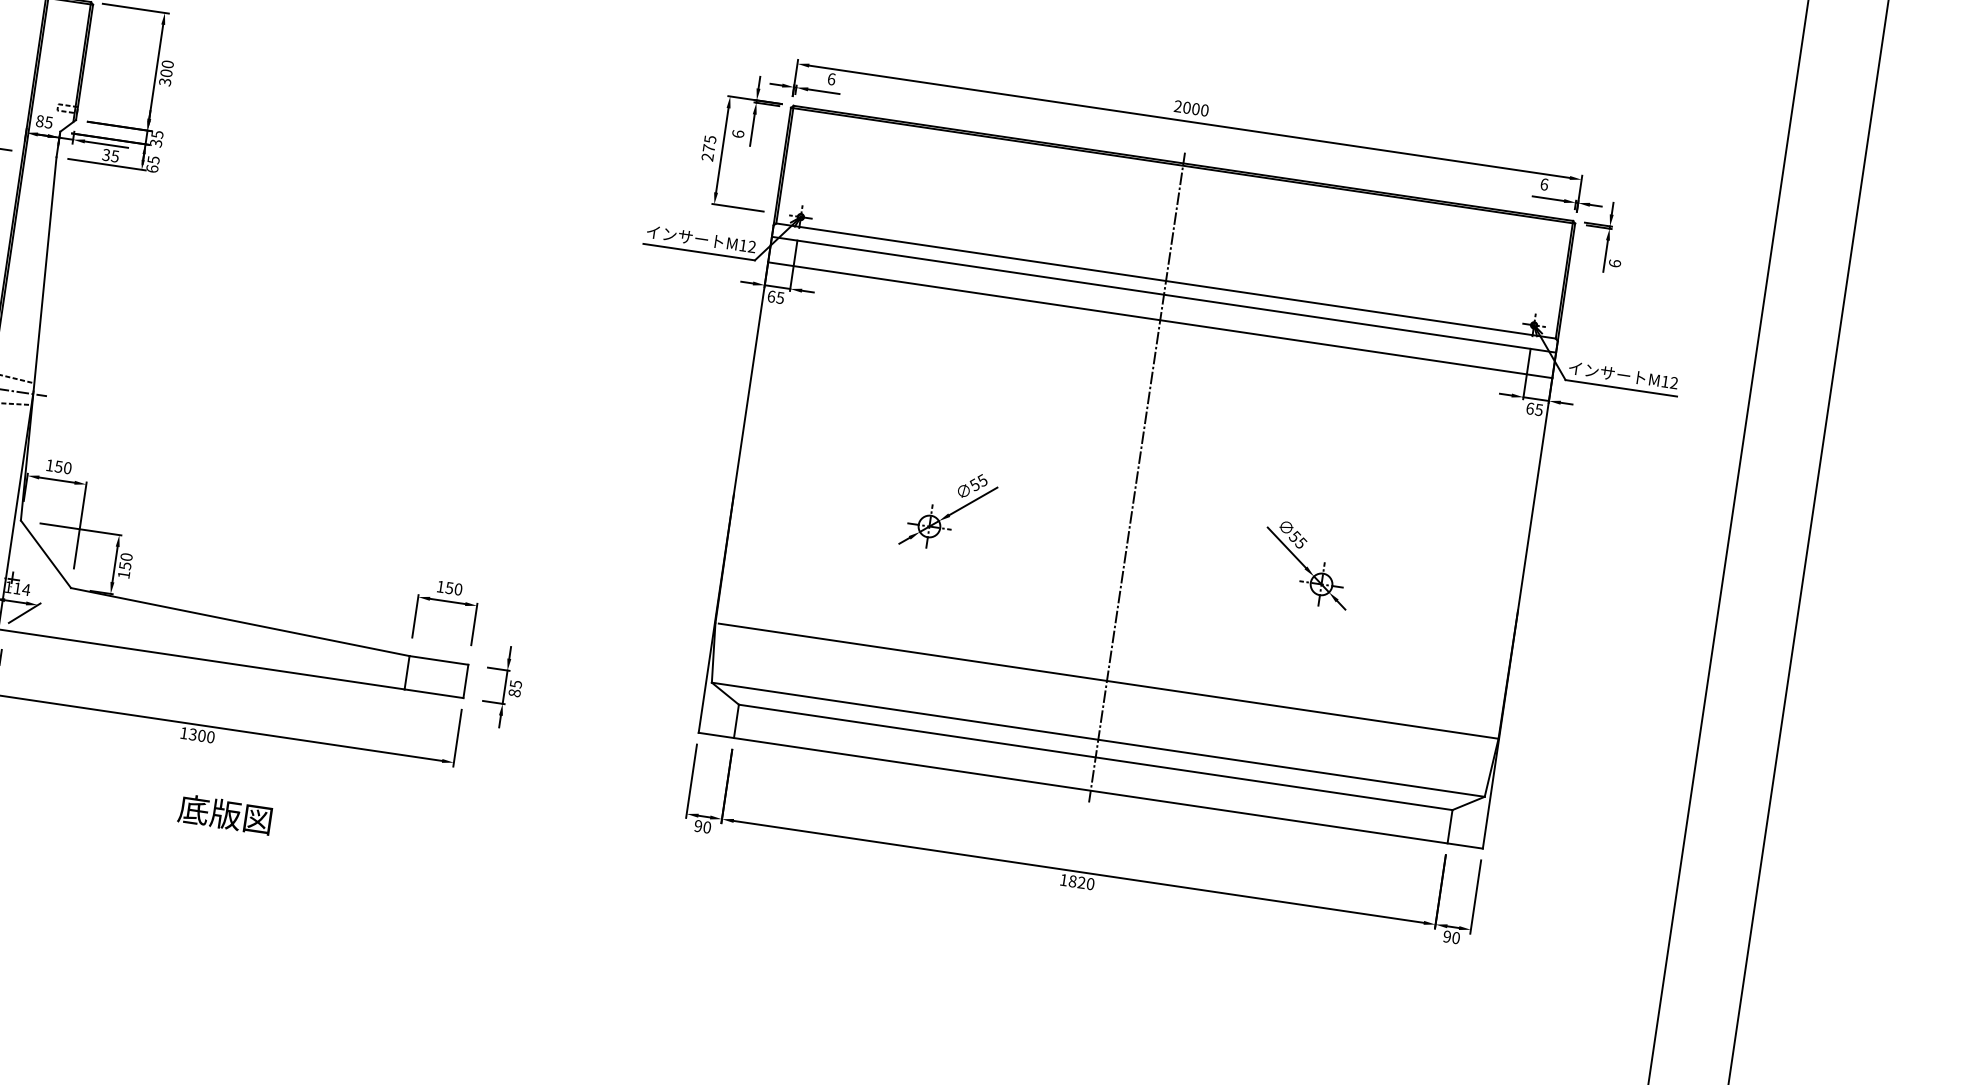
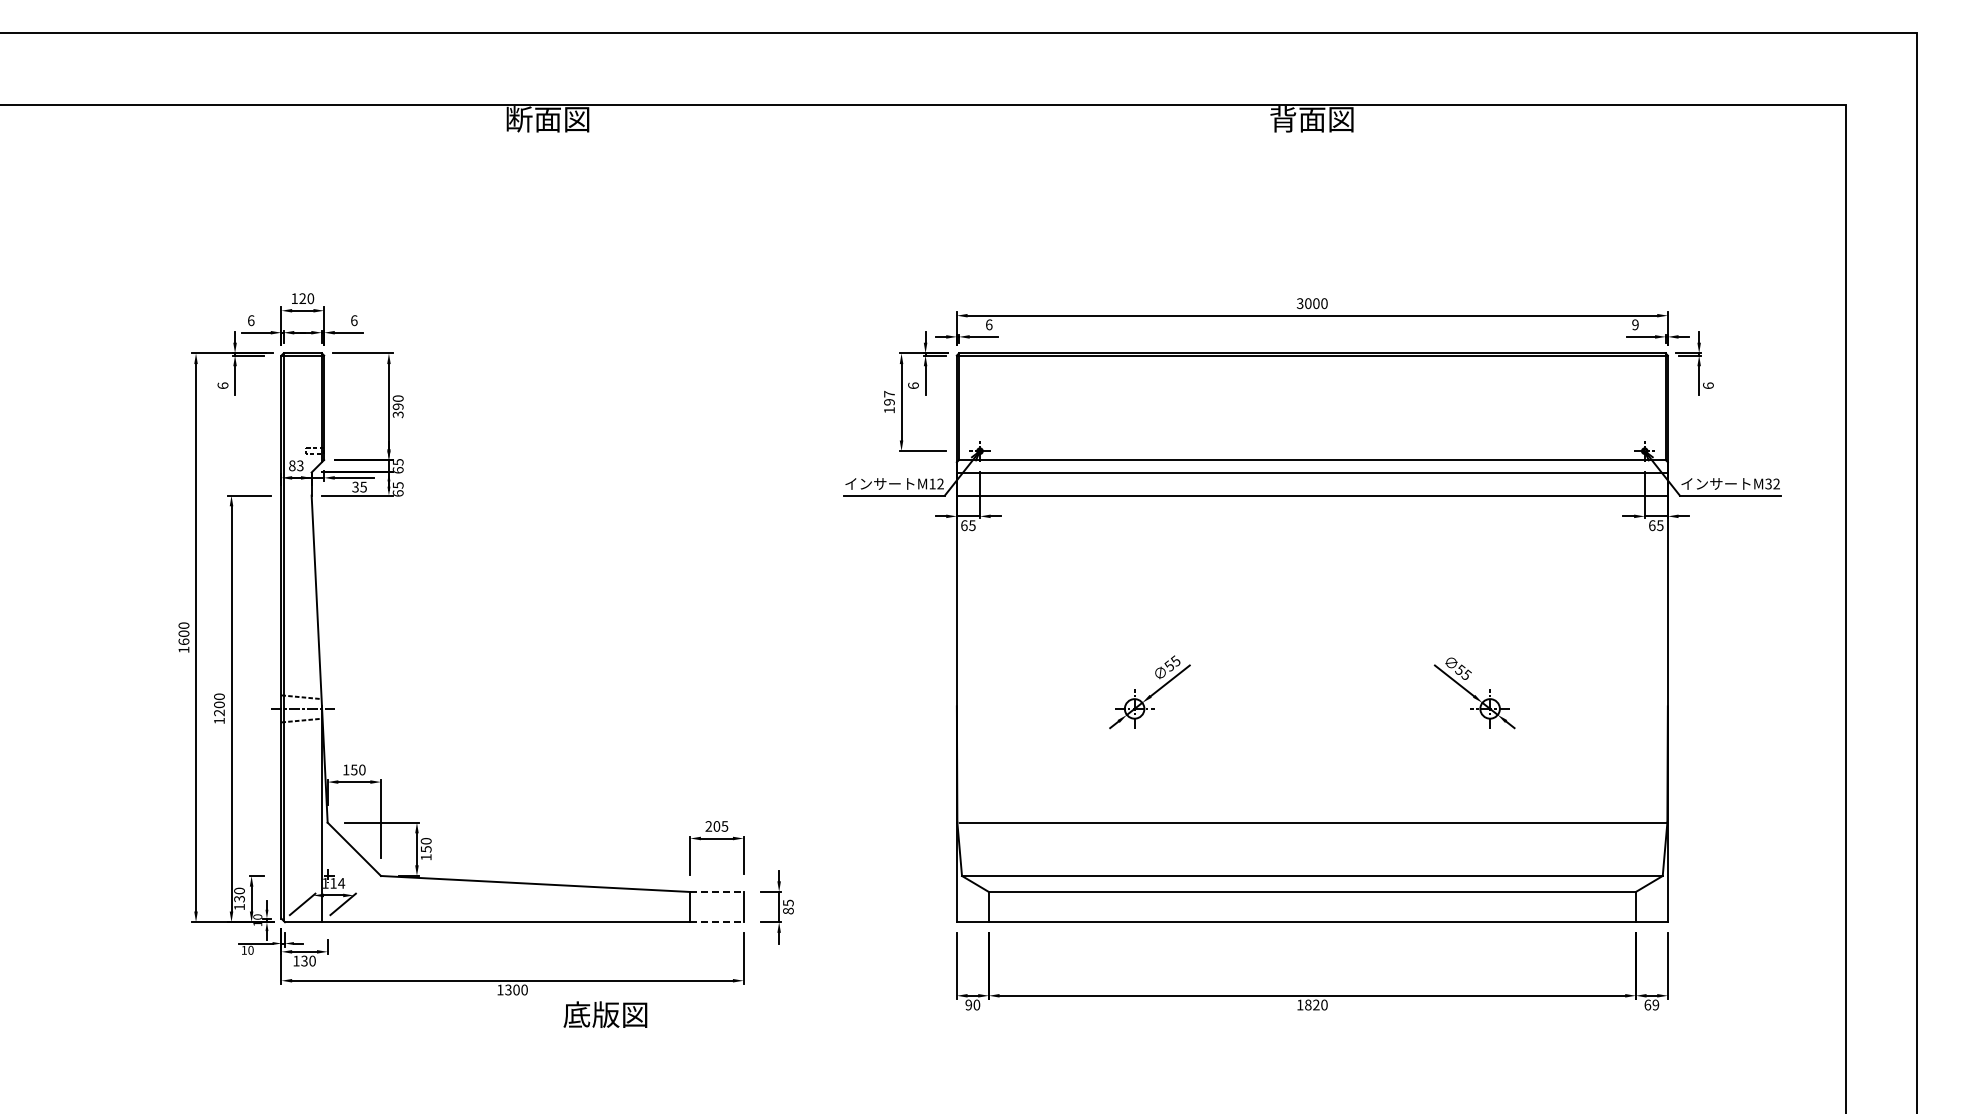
text: (166, 73) -> (398, 406), 300 -> 390
text: (1177, 107) -> (1299, 304), 2000 -> 3000
text: (49, 122) -> (300, 465), 85 -> 83
text: (155, 143) -> (397, 470), 35 -> 65
text: (709, 147) -> (889, 401), 275 -> 197
text: (1544, 184) -> (1635, 324), 6 -> 9
text: (1665, 381) -> (1768, 483), M12 -> M32
line: (1137, 476) -> (1312, 637), removed
text: (449, 588) -> (716, 826), 150 -> 205
line: (438, 659) -> (716, 891), solid -> dashed
line: (433, 694) -> (716, 922), solid -> dashed
text: (225, 814) -> (605, 1014), moved
text: (1451, 936) -> (1651, 1004), 90 -> 69

